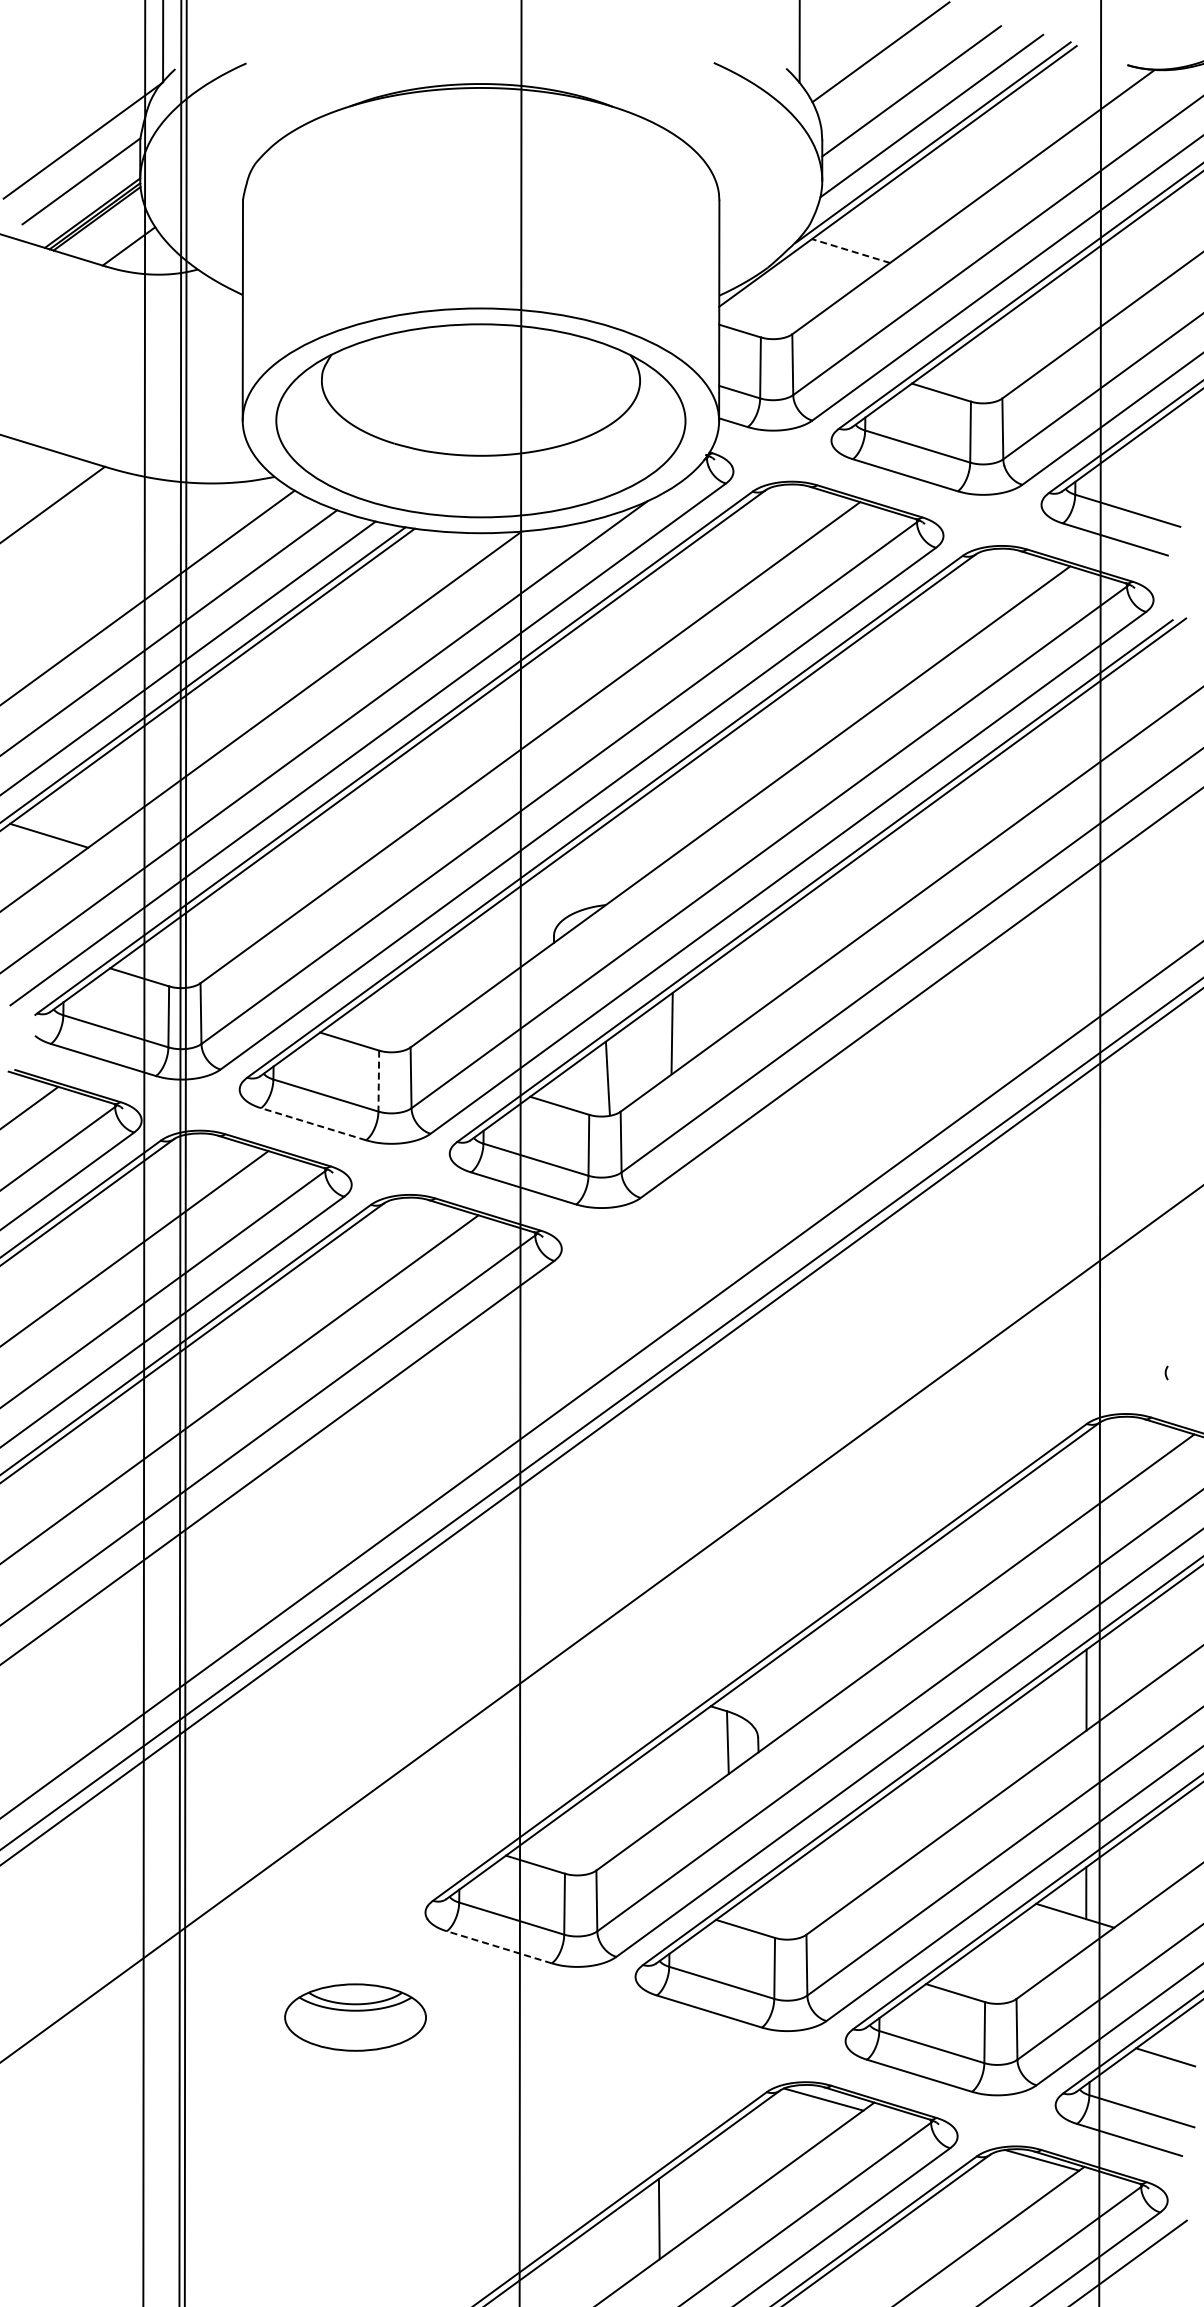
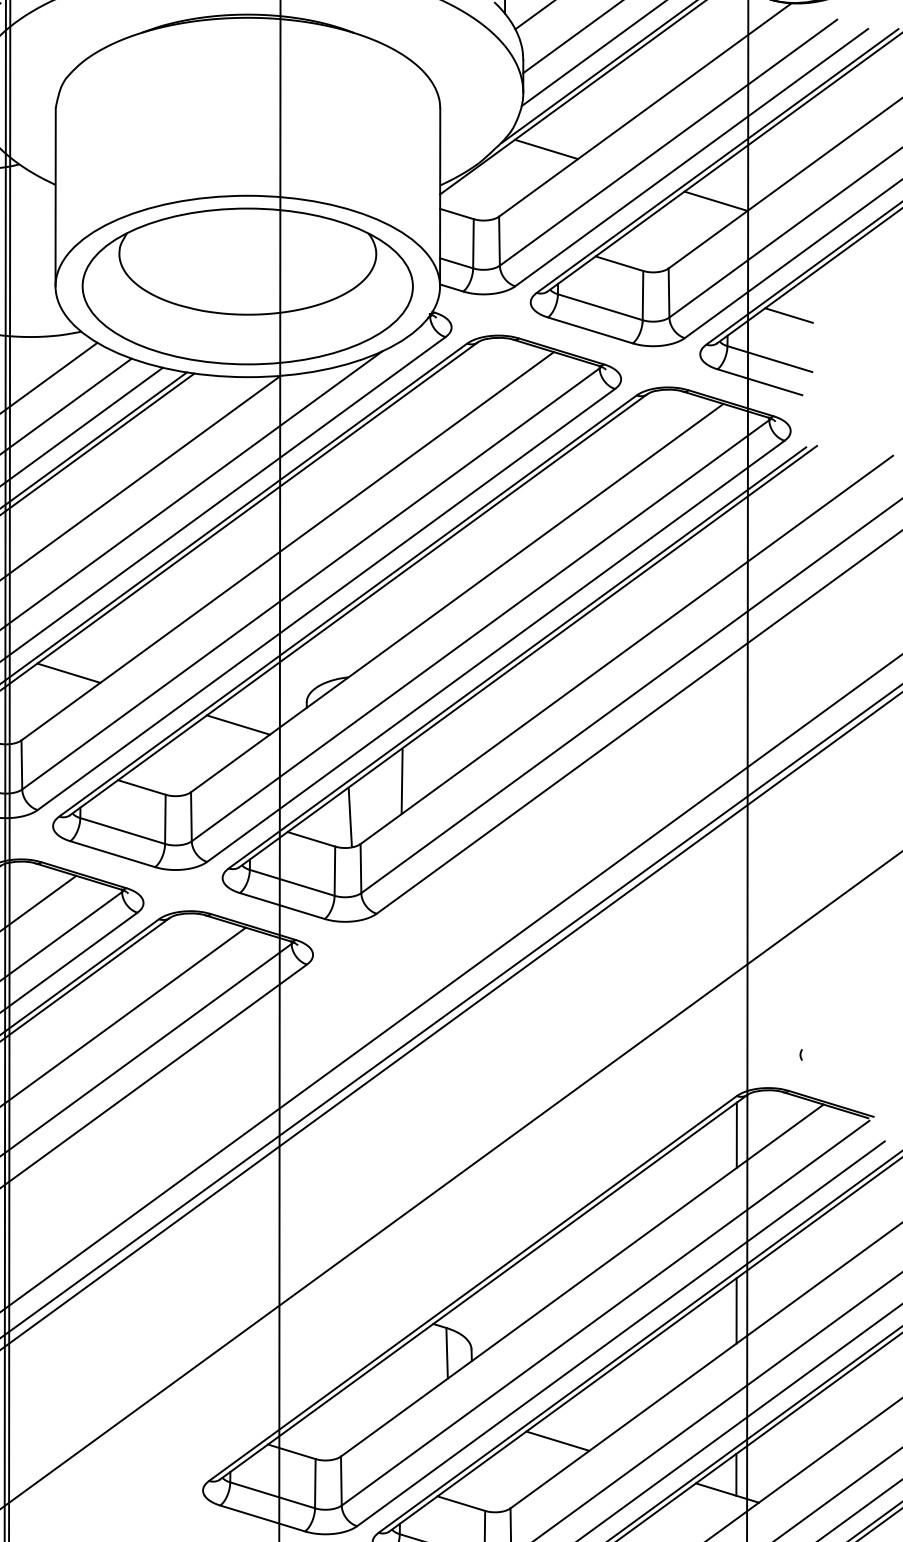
line: (851, 251) -> (546, 149), dashed -> solid
line: (1061, 315) -> (716, 201), added
line: (1151, 456) -> (789, 315), added
line: (259, 899) -> (69, 672), added
line: (469, 964) -> (238, 725), added
line: (378, 1081) -> (165, 819), dashed -> solid
line: (313, 1124) -> (112, 854), dashed -> solid
line: (1086, 1472) -> (736, 1135), added
line: (865, 1851) -> (558, 1441), added
line: (499, 1947) -> (262, 1518), dashed -> solid

